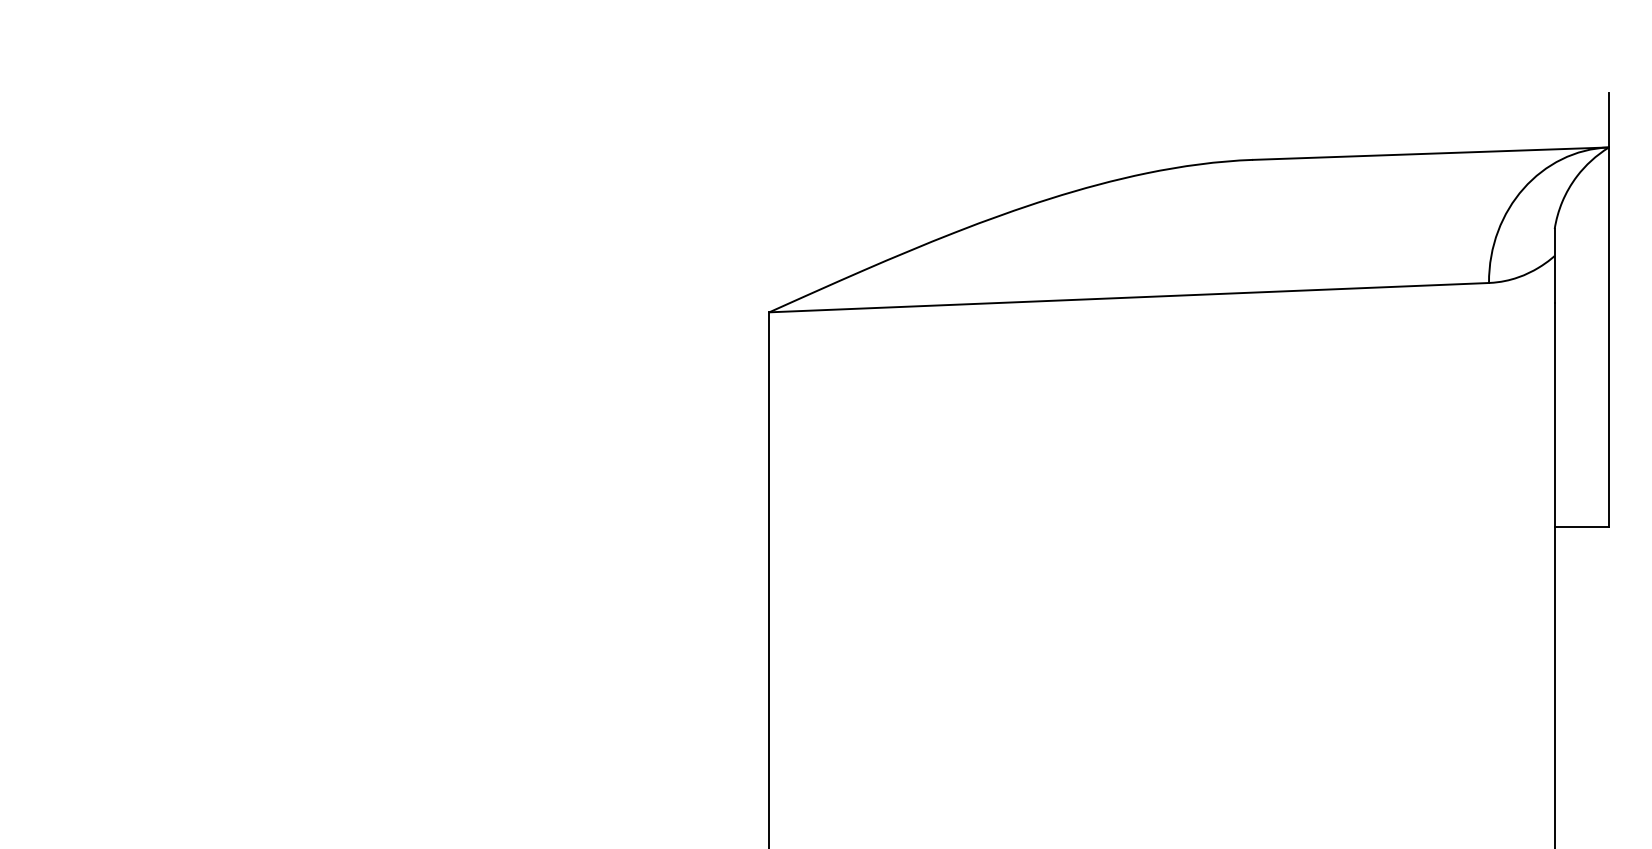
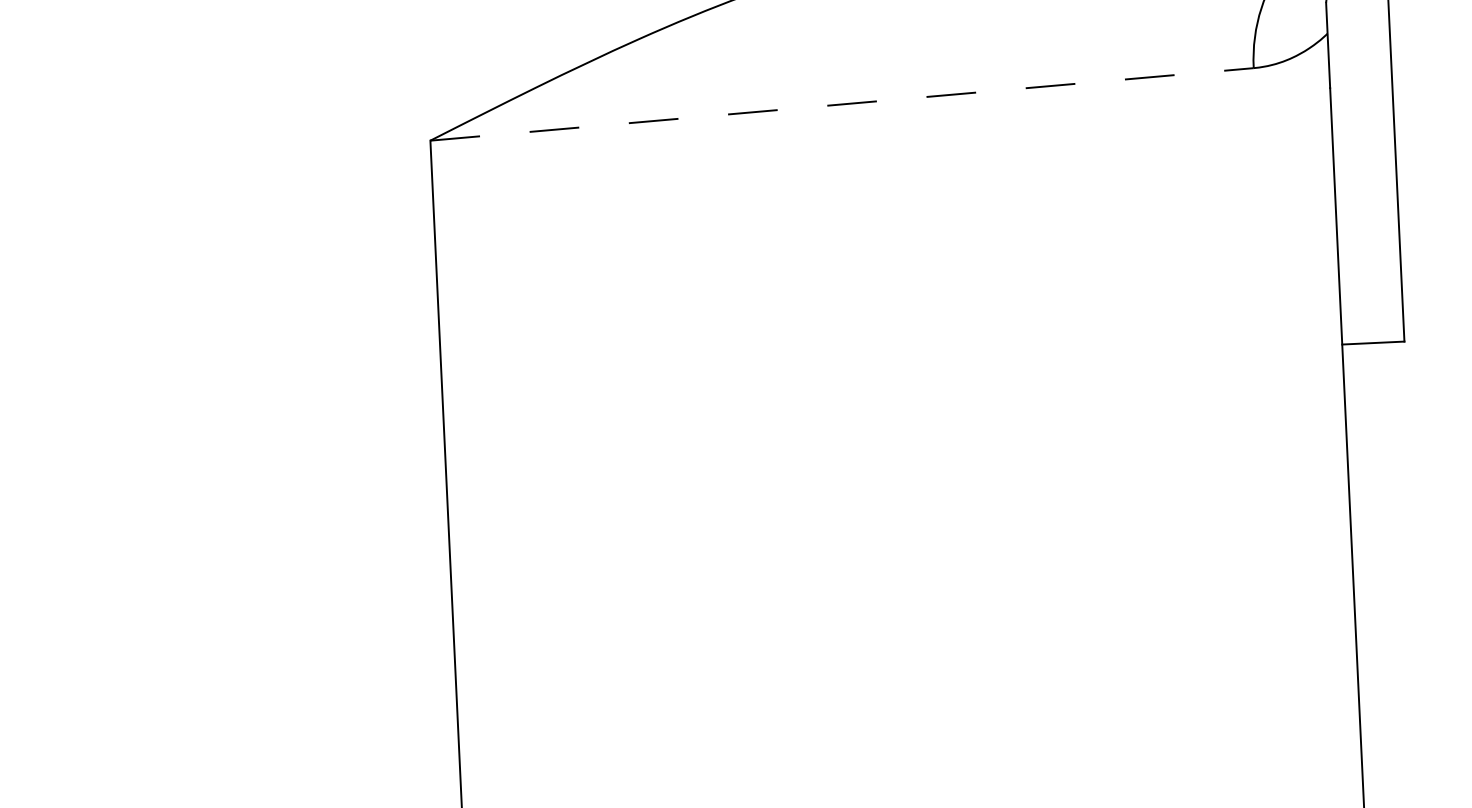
line: (1129, 297) -> (842, 104), solid -> dashed

